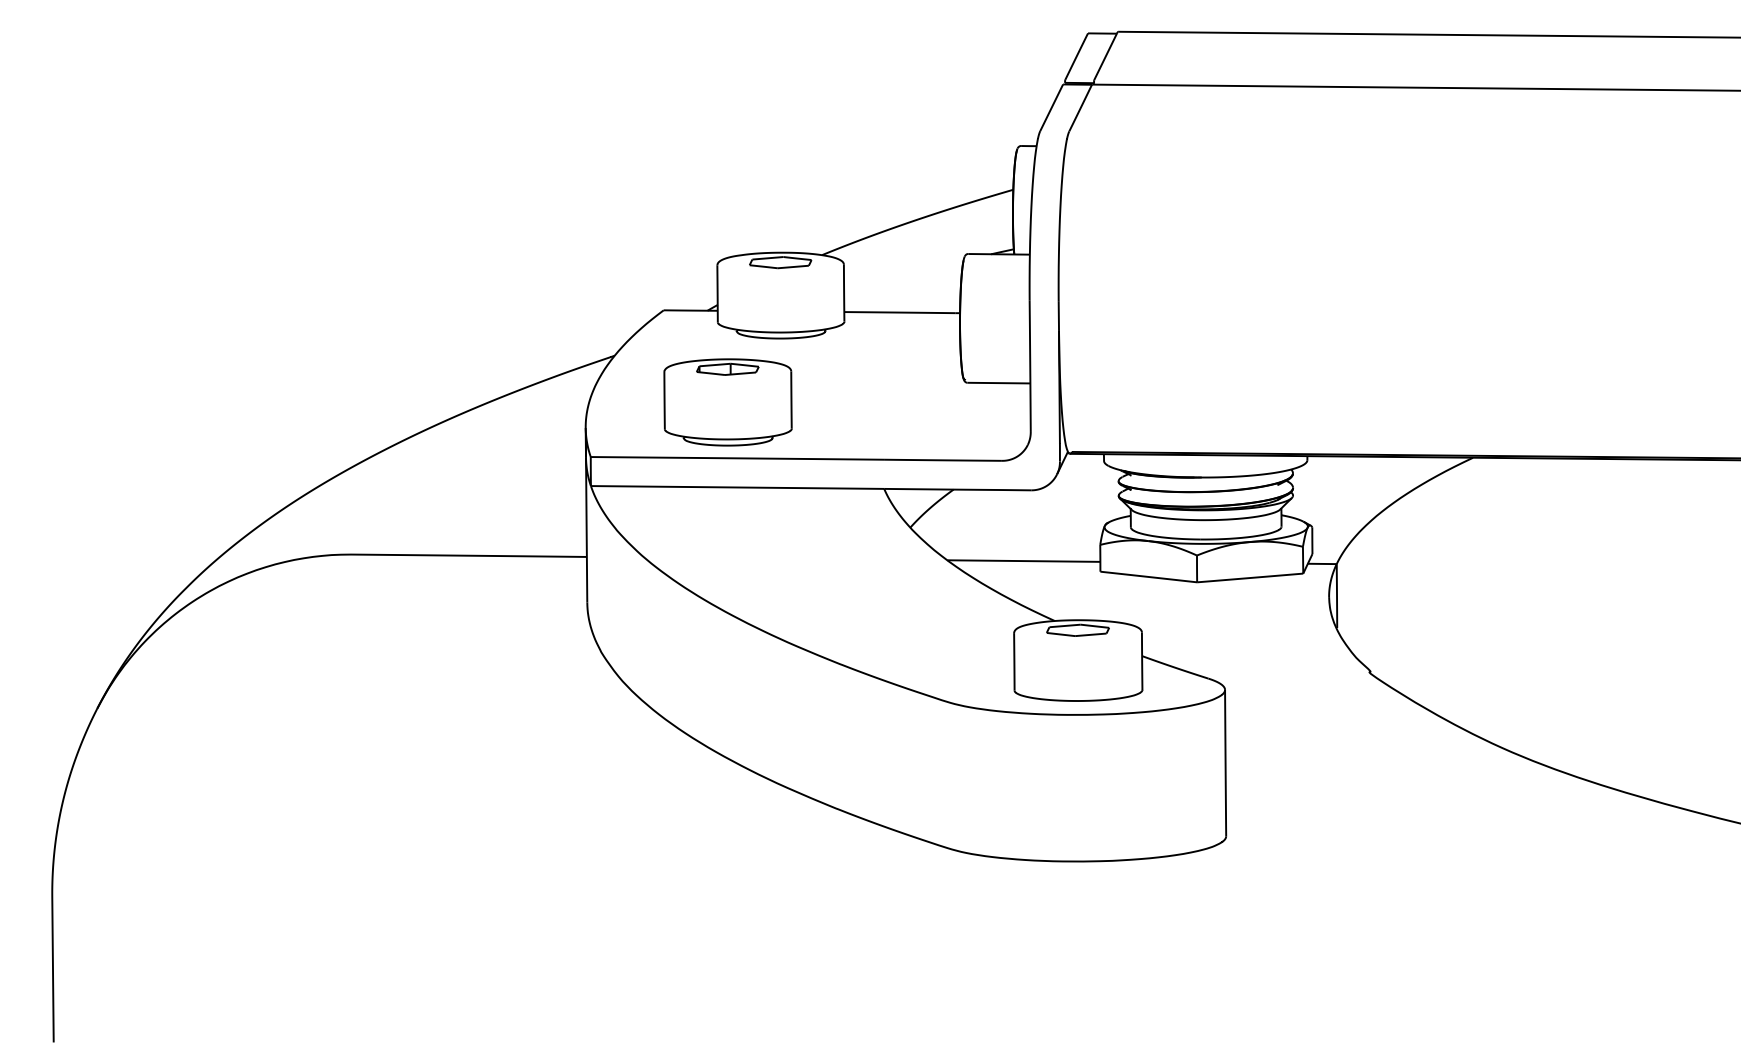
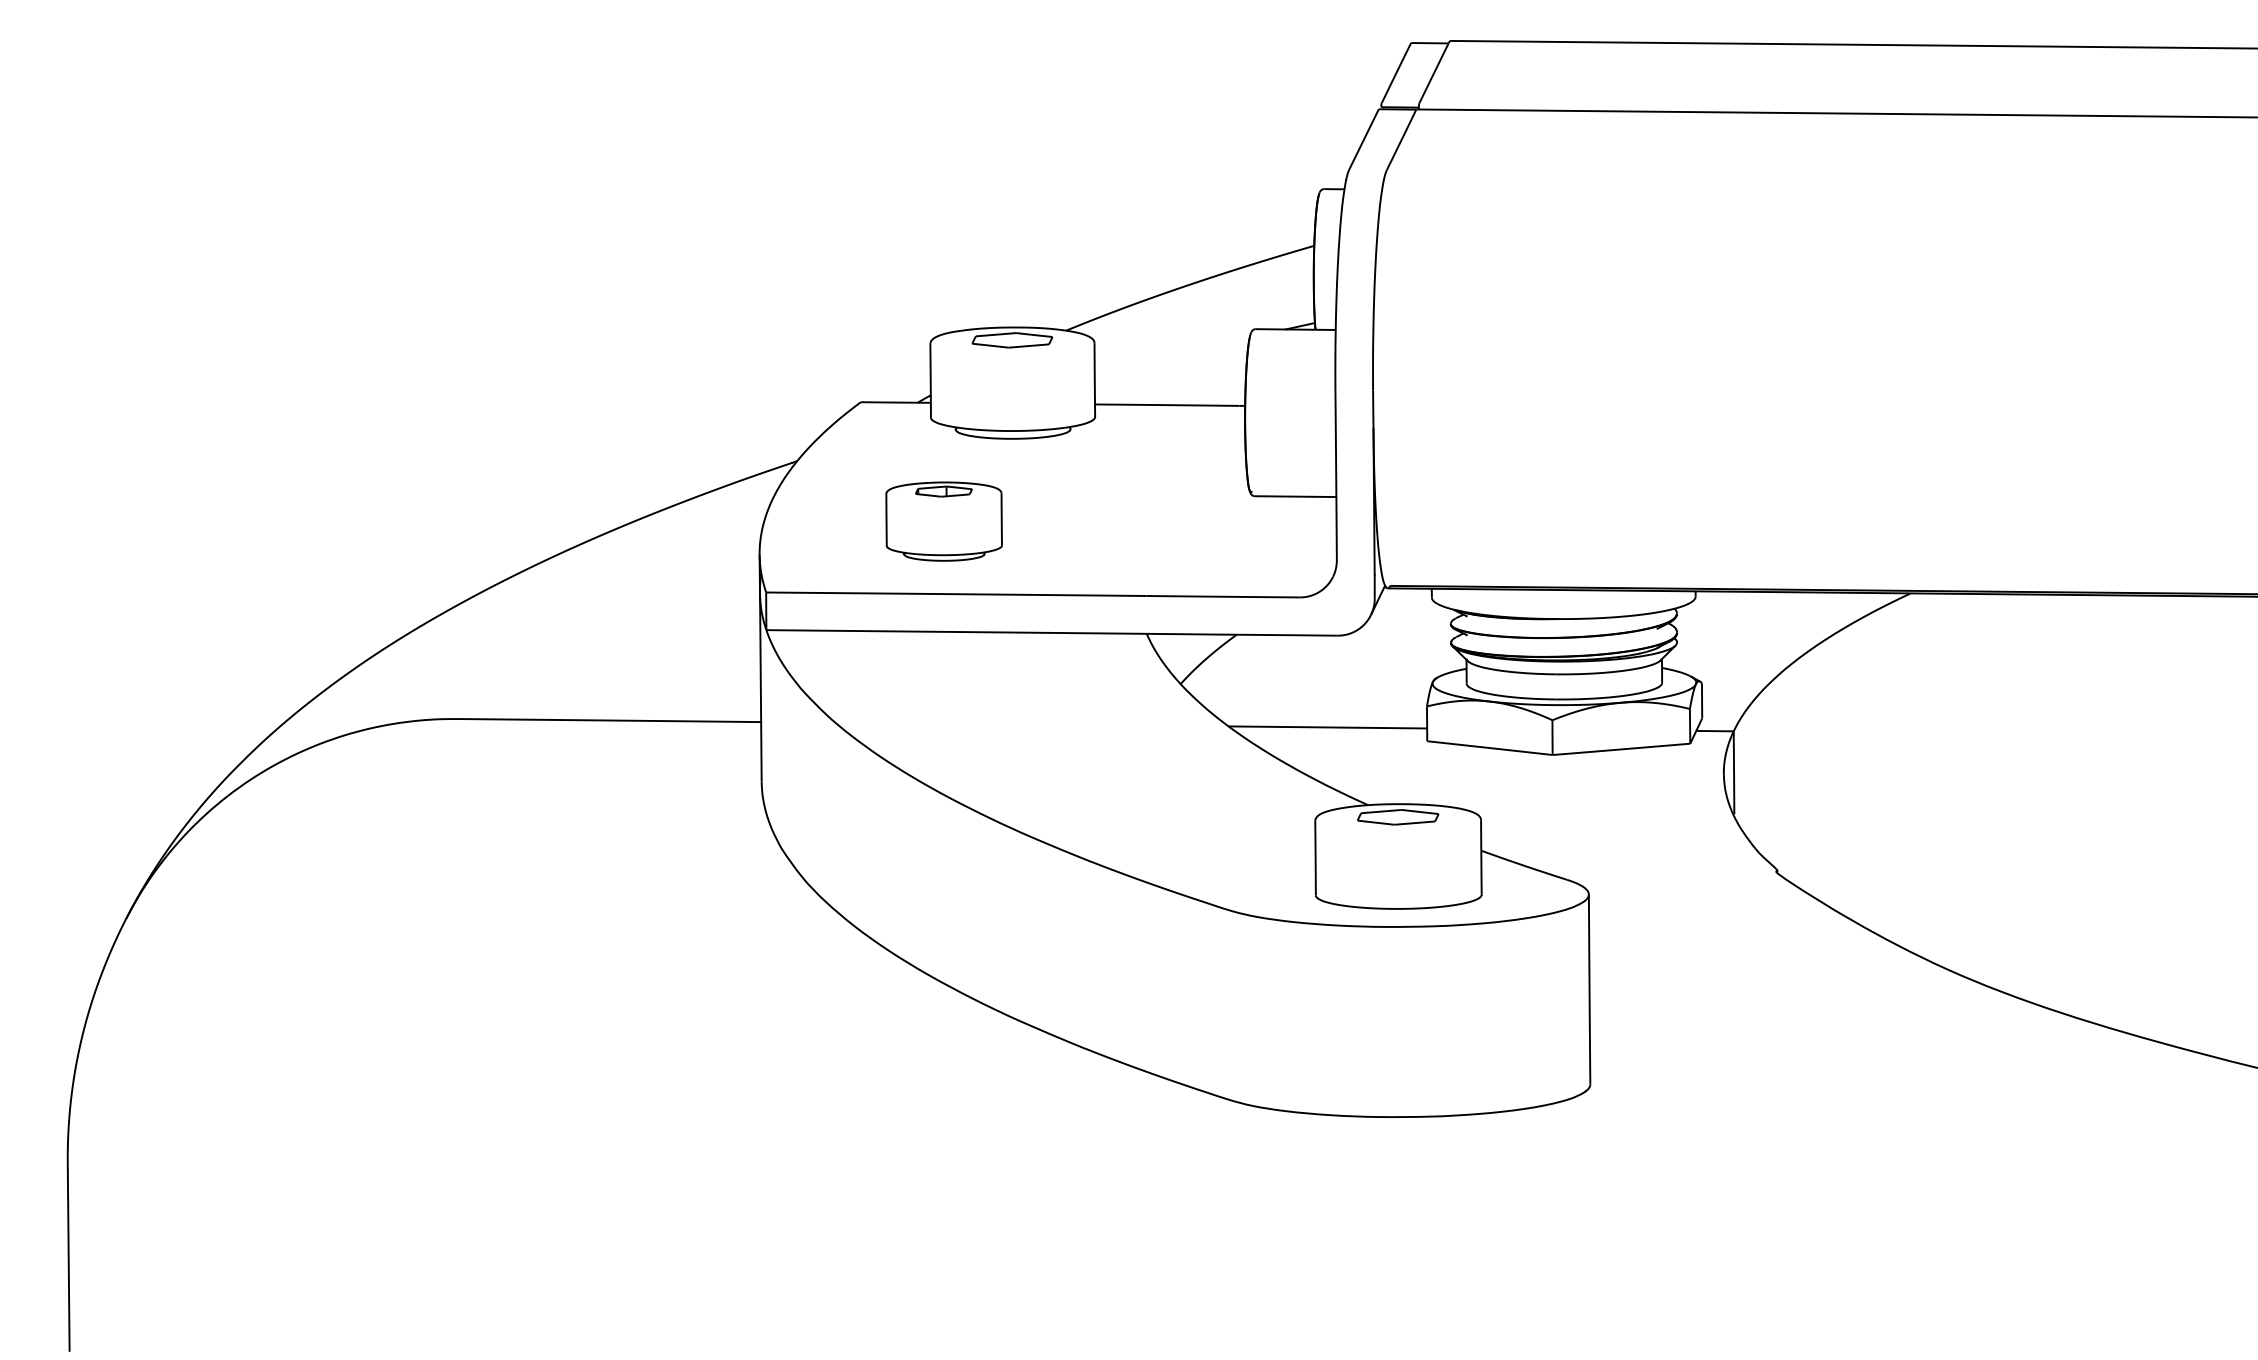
part: (727, 402) -> (943, 521), size x0.7

